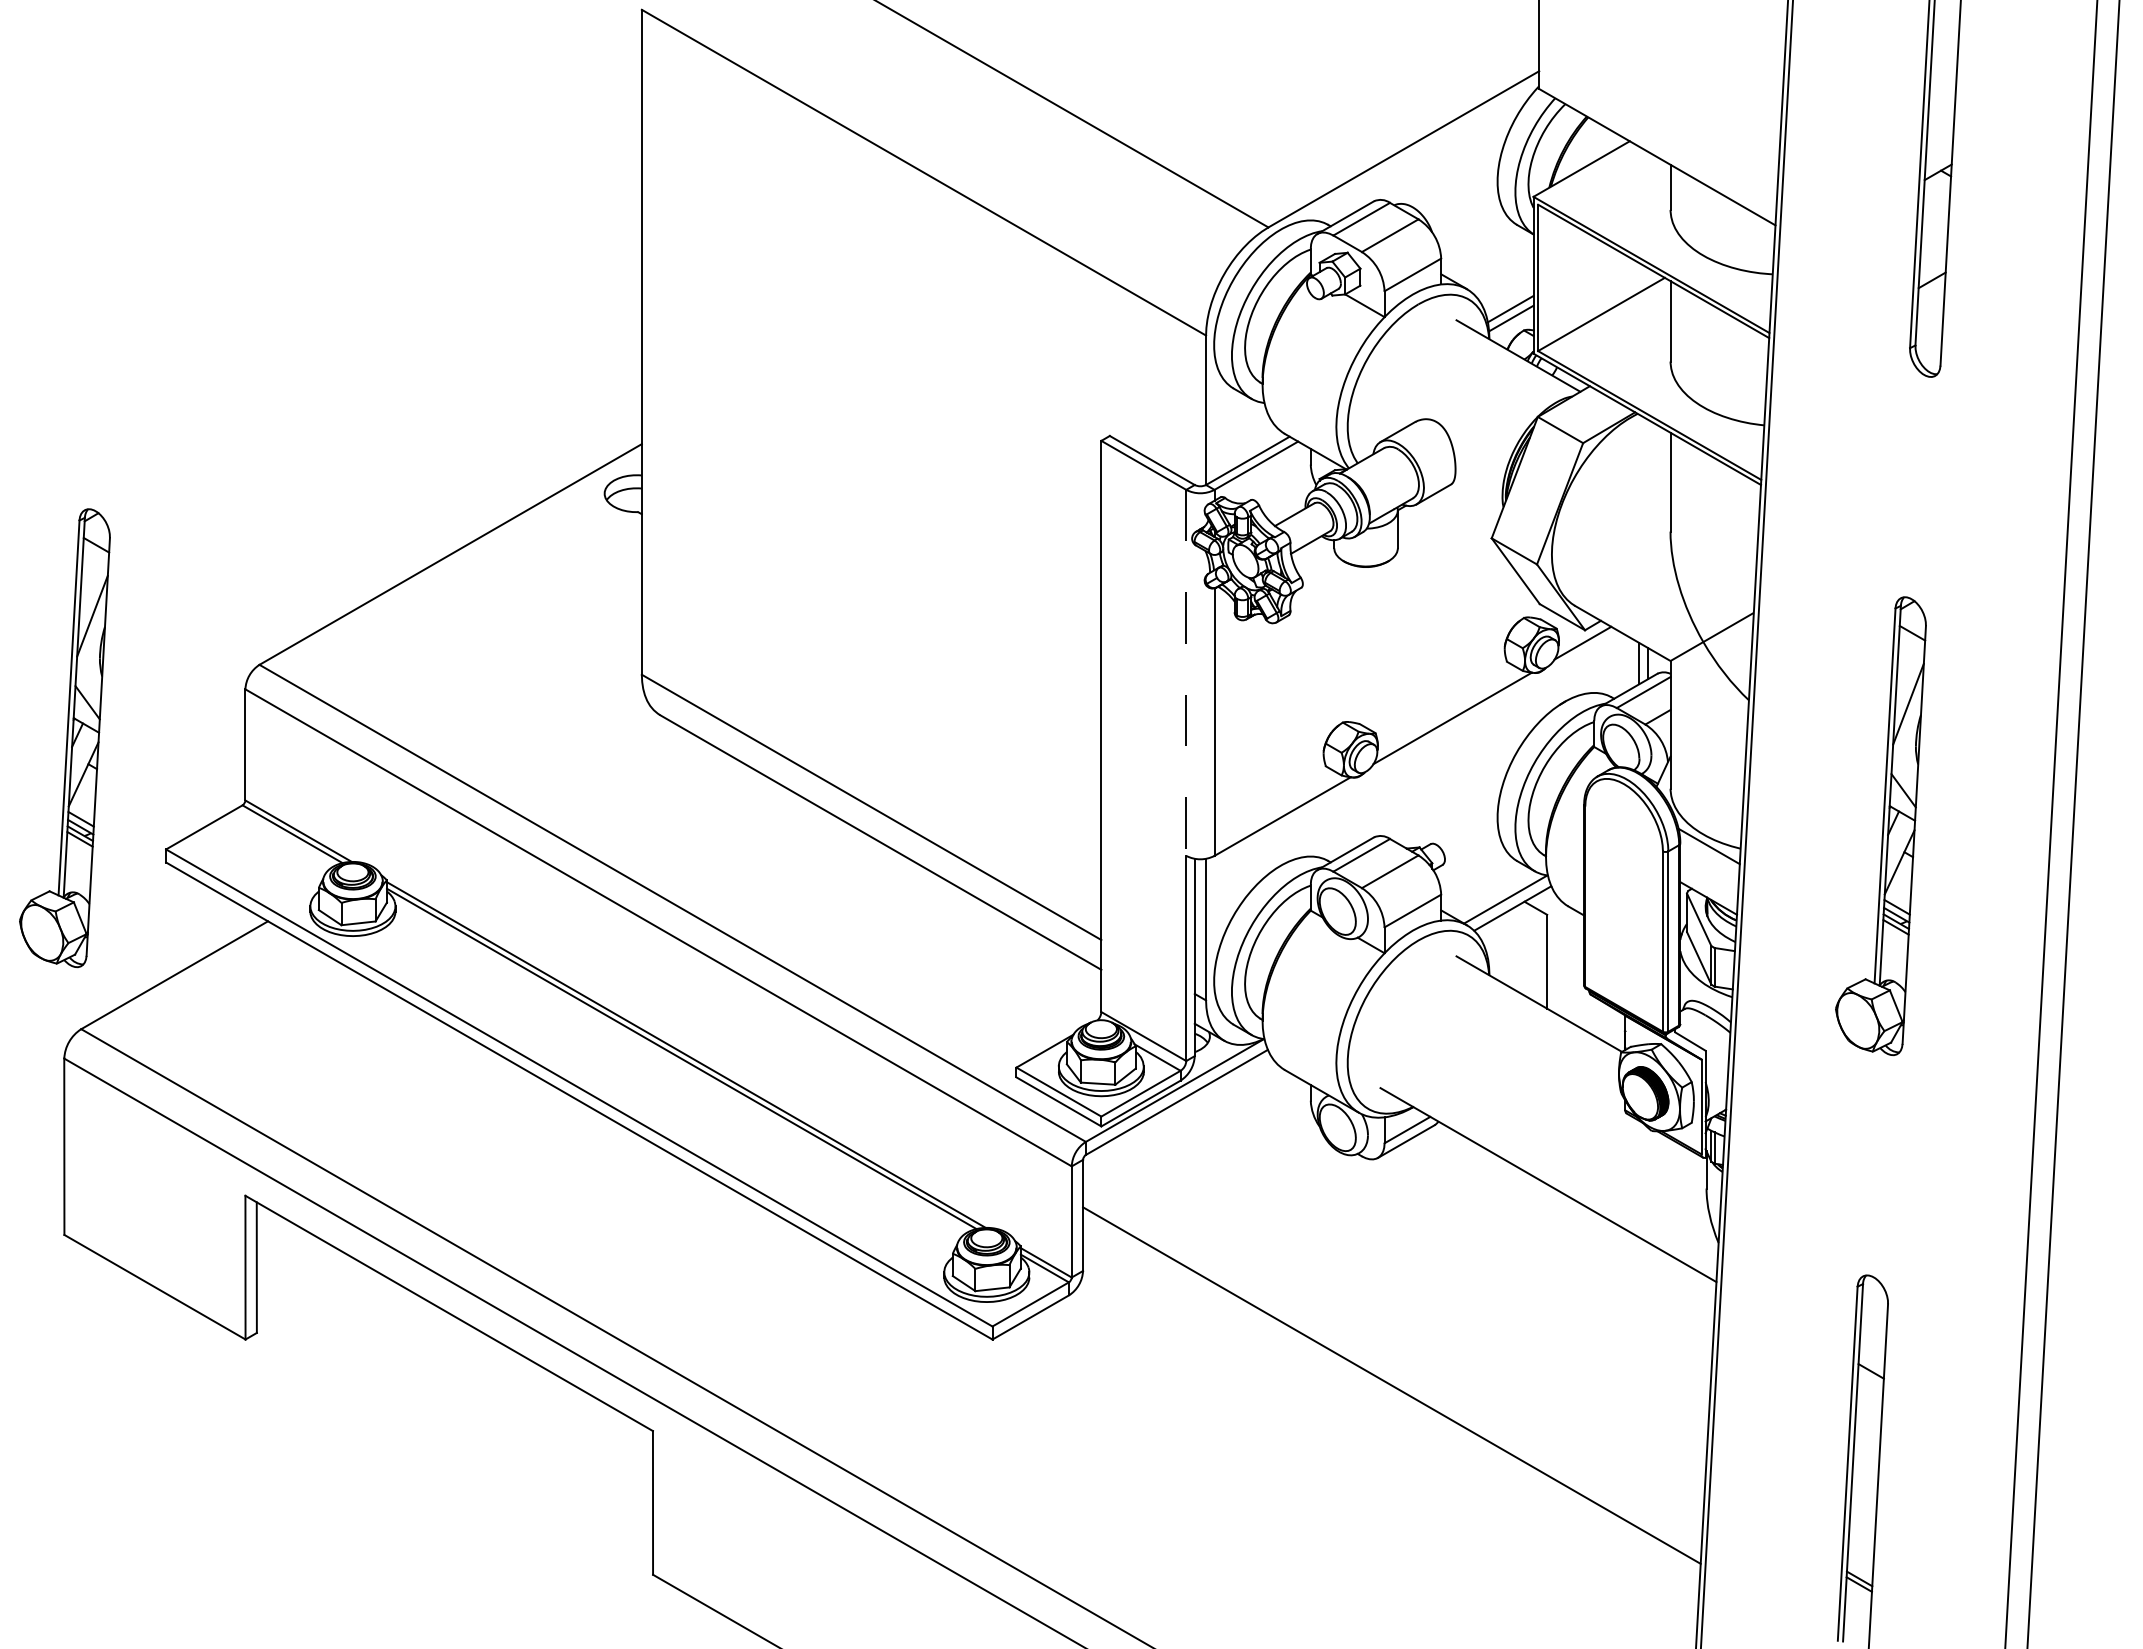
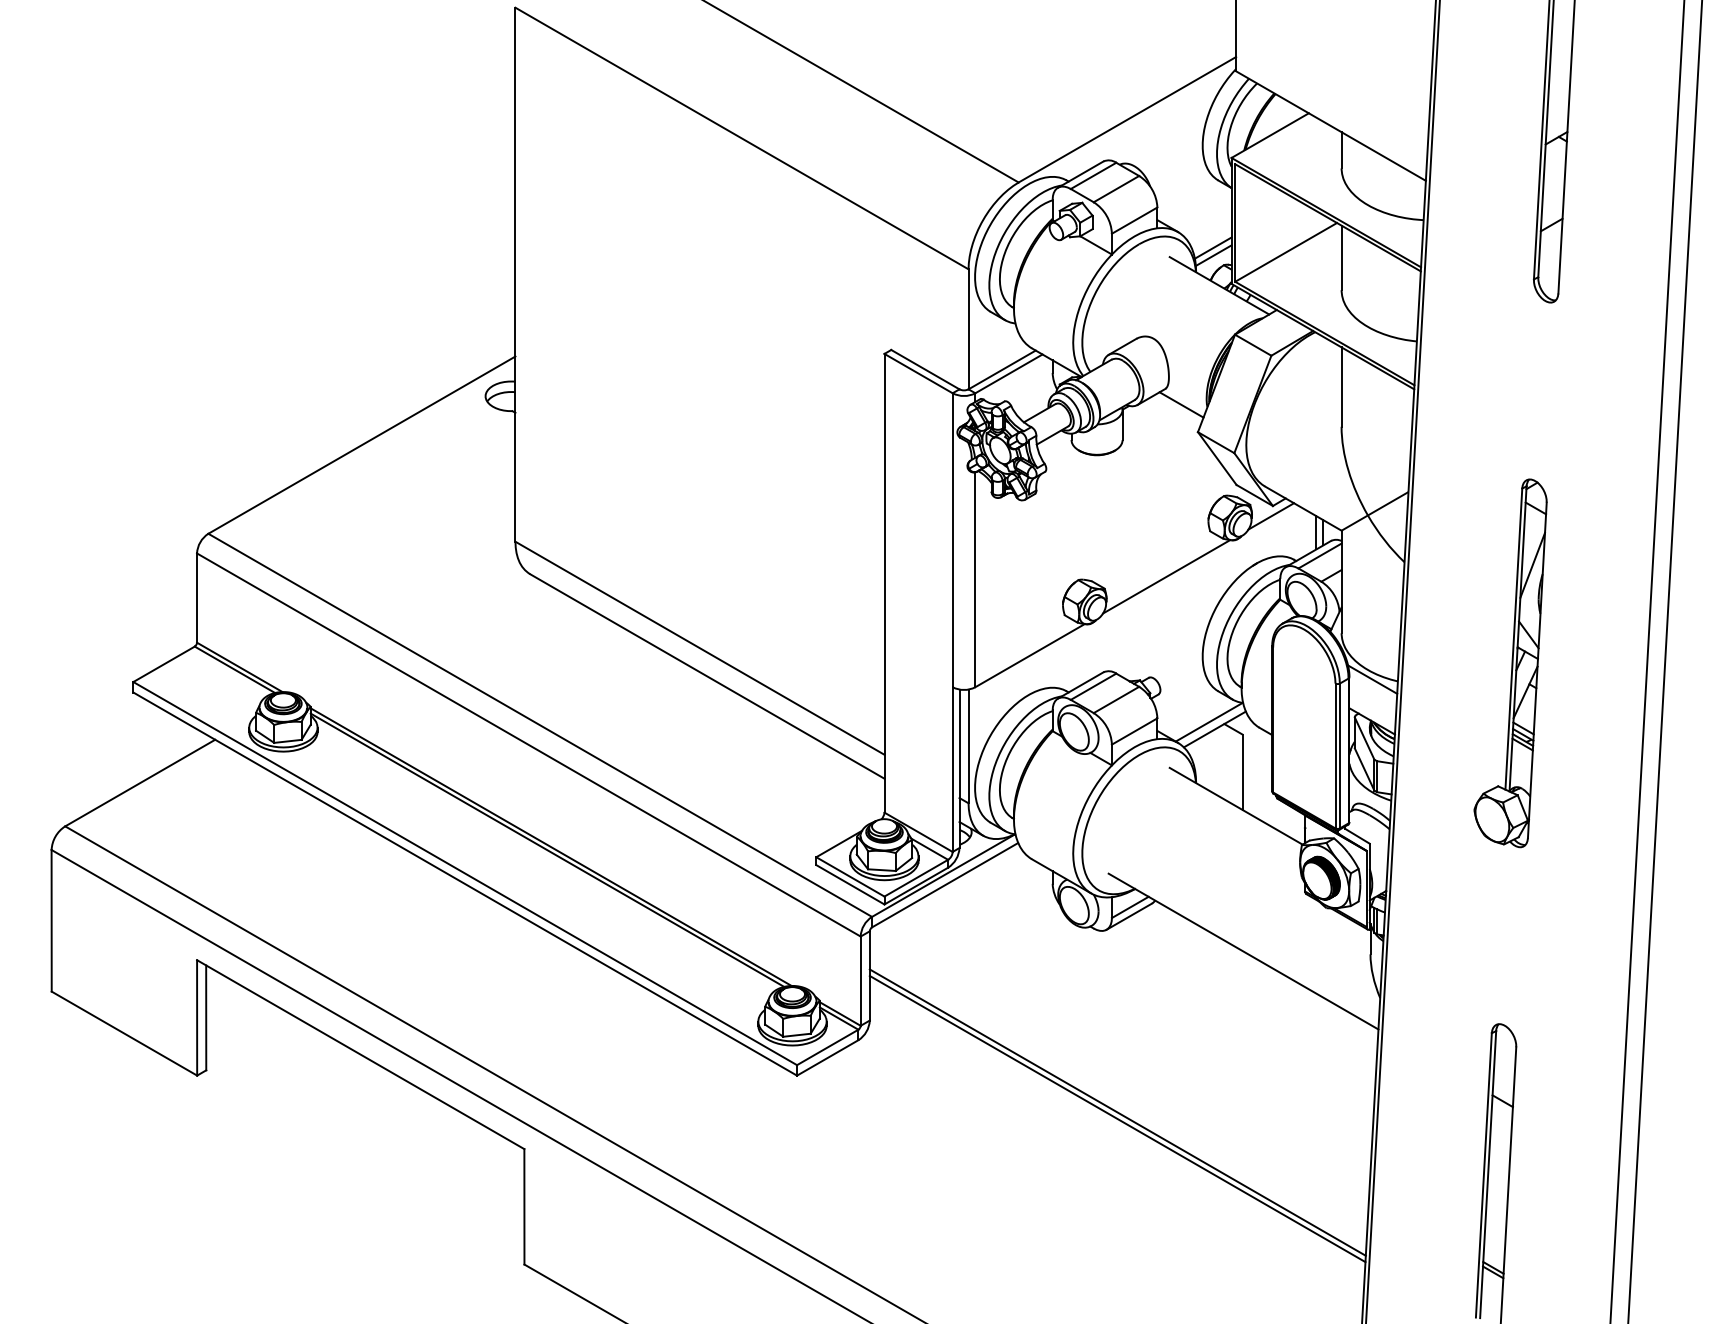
line: (1470, 504) -> (1180, 405), added
line: (1186, 673) -> (952, 540), dashed -> solid
part: (64, 738) -> (51, 592), removed
line: (1391, 1393) -> (1117, 1118), added

